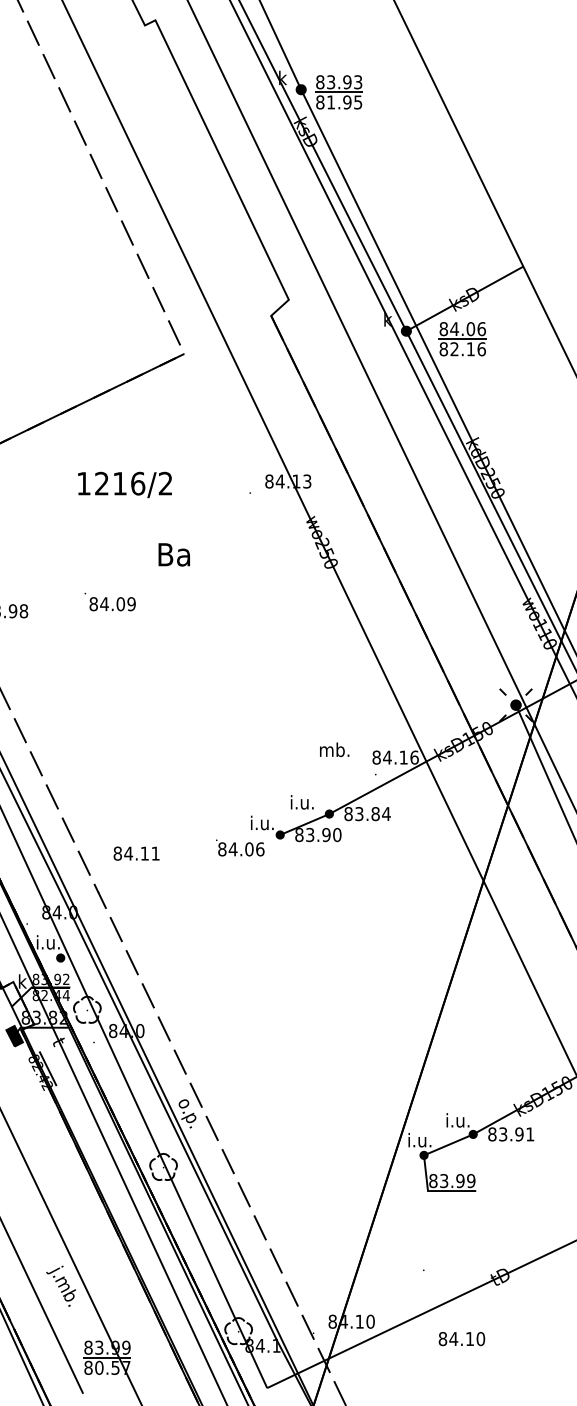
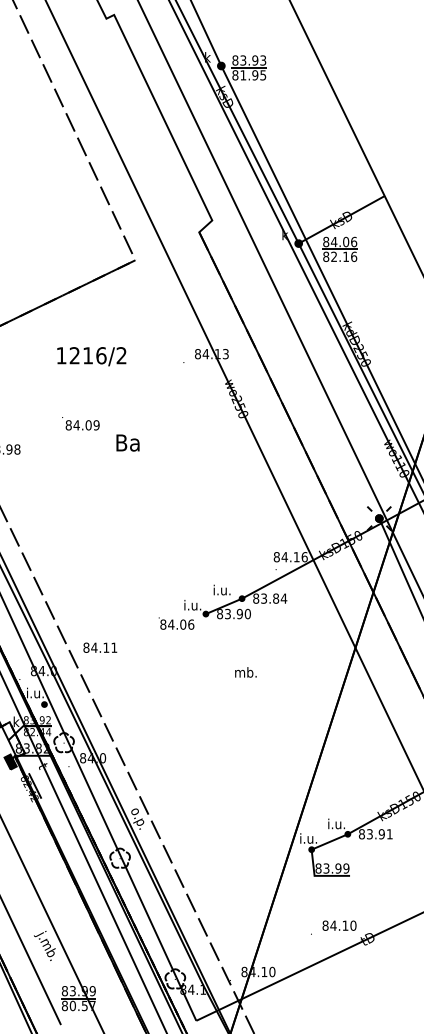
text: (173, 554) -> (127, 442), moved
text: (109, 601) -> (80, 423), moved
text: (334, 749) -> (245, 672), moved
text: (136, 853) -> (100, 647), moved
text: (461, 1338) -> (339, 925), moved

